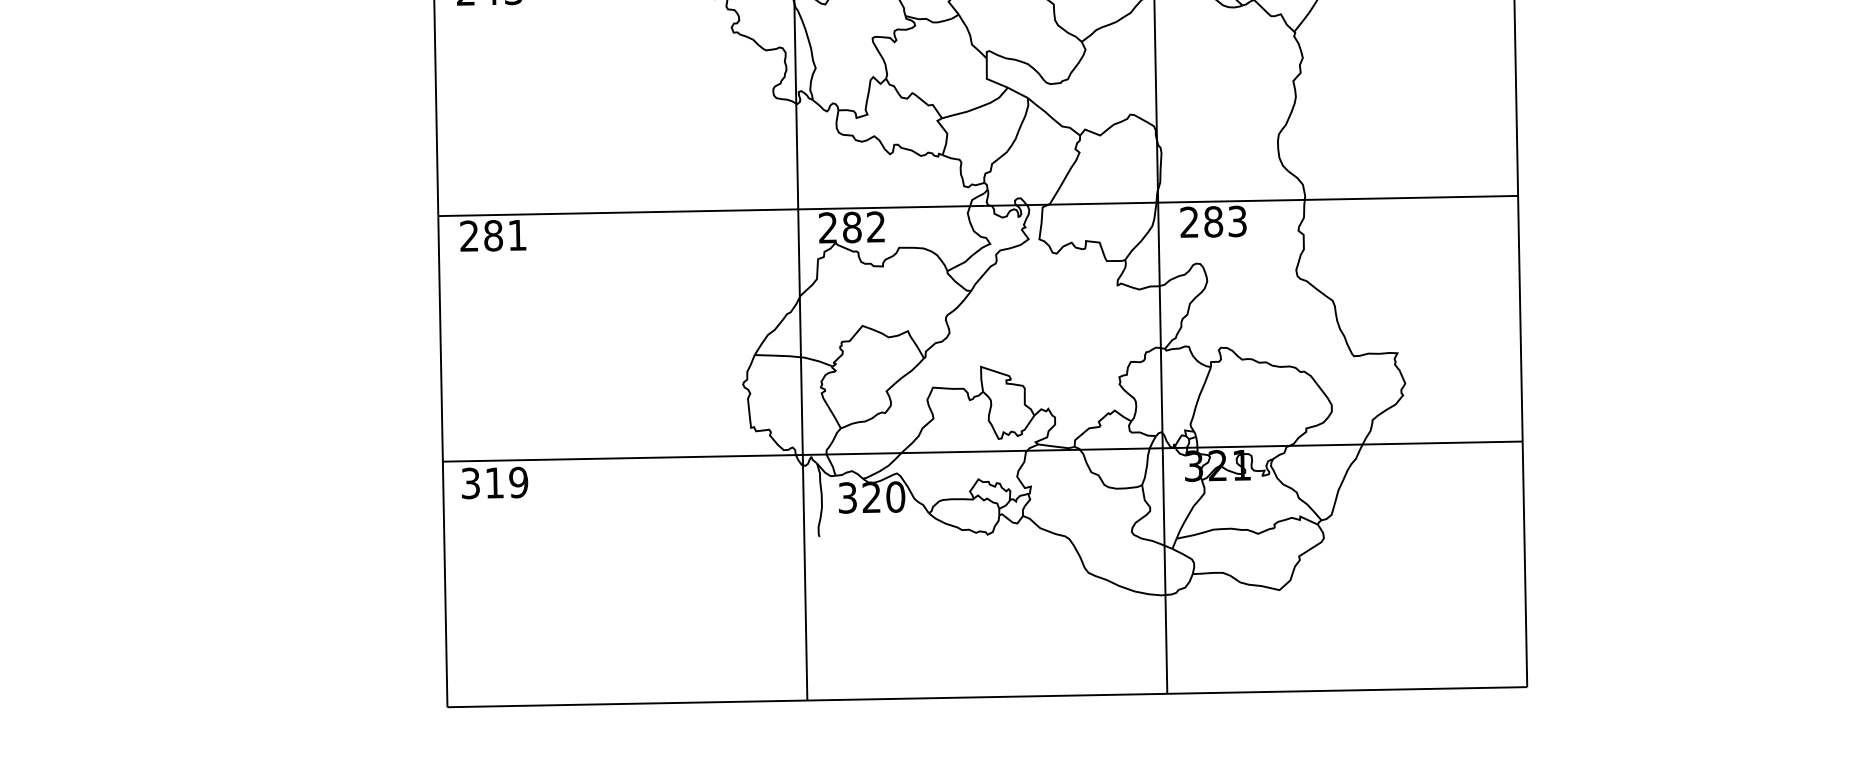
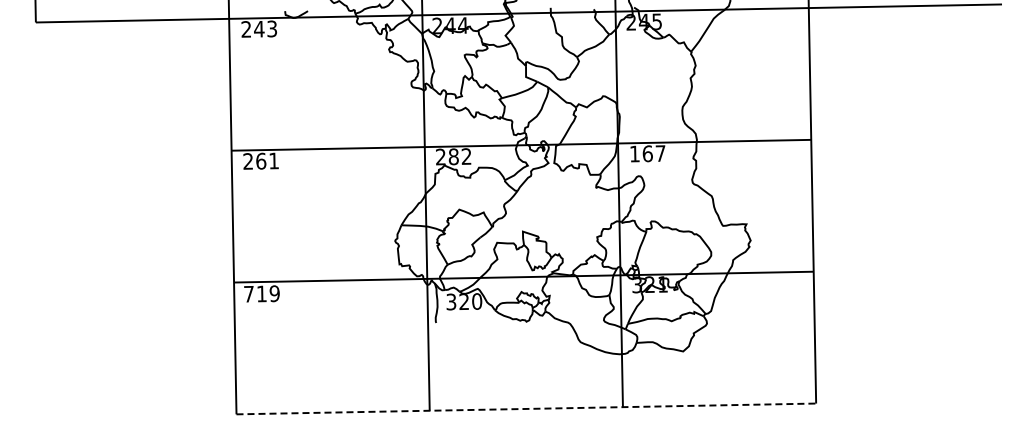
text: (1213, 221) -> (647, 153), 283 -> 167
text: (494, 234) -> (261, 160), 281 -> 261
text: (469, 482) -> (248, 293), 319 -> 719
line: (987, 696) -> (526, 408), solid -> dashed

